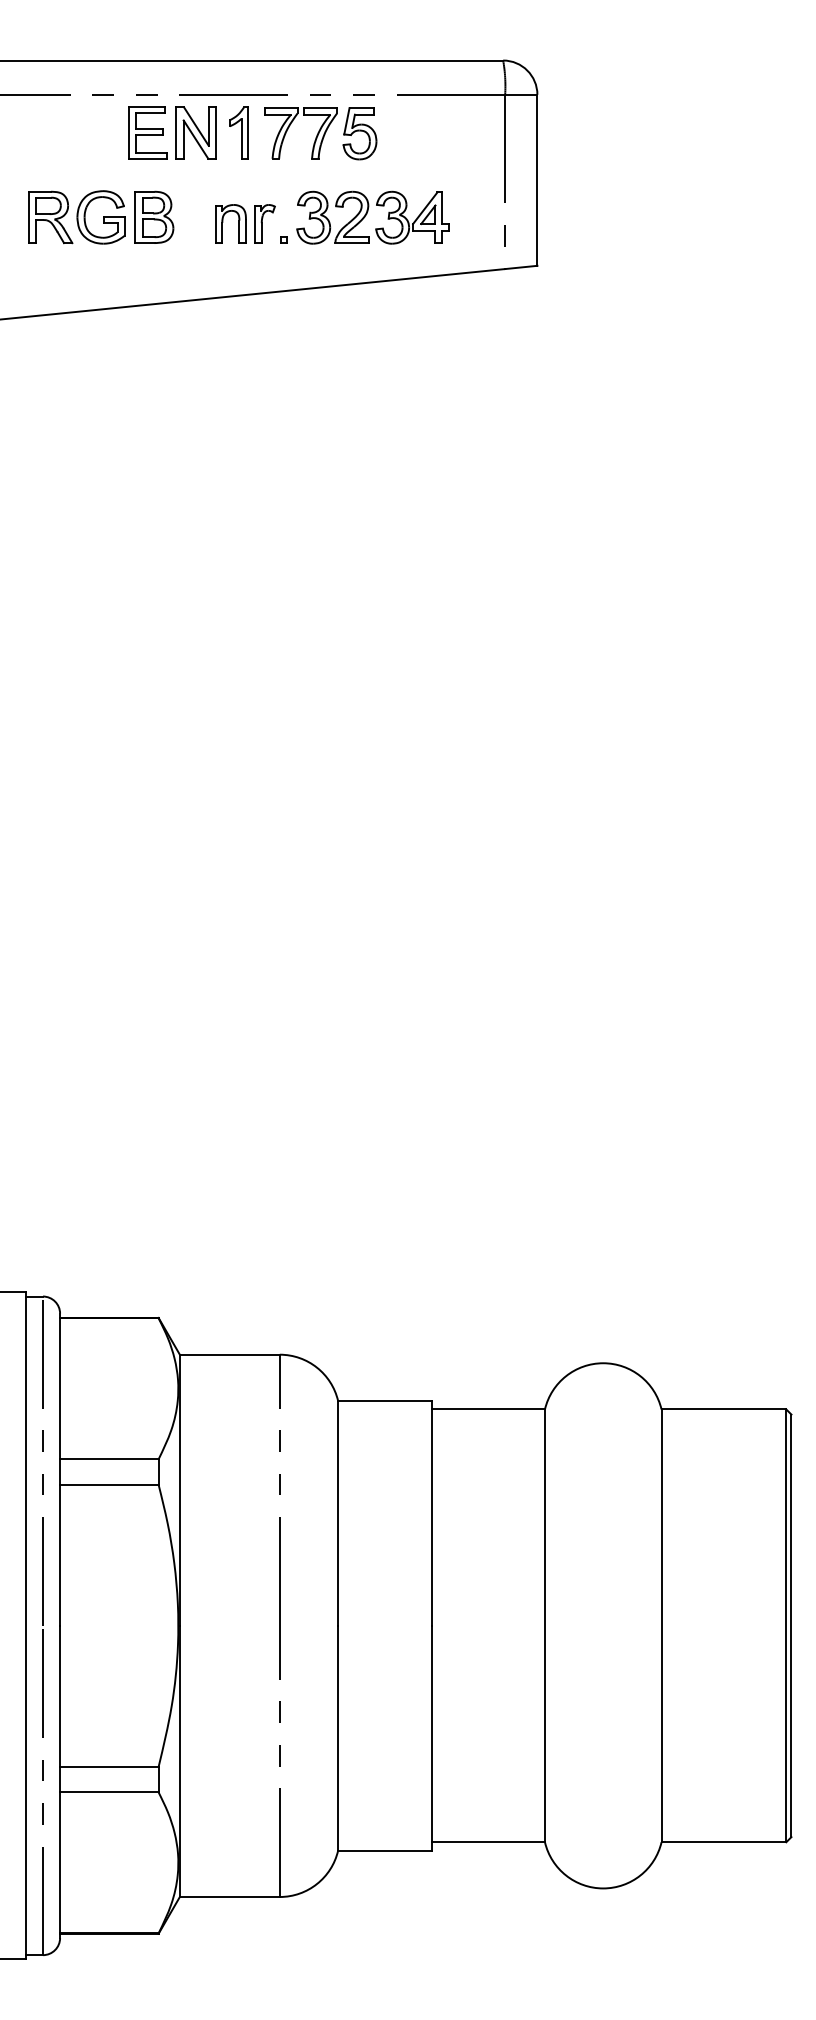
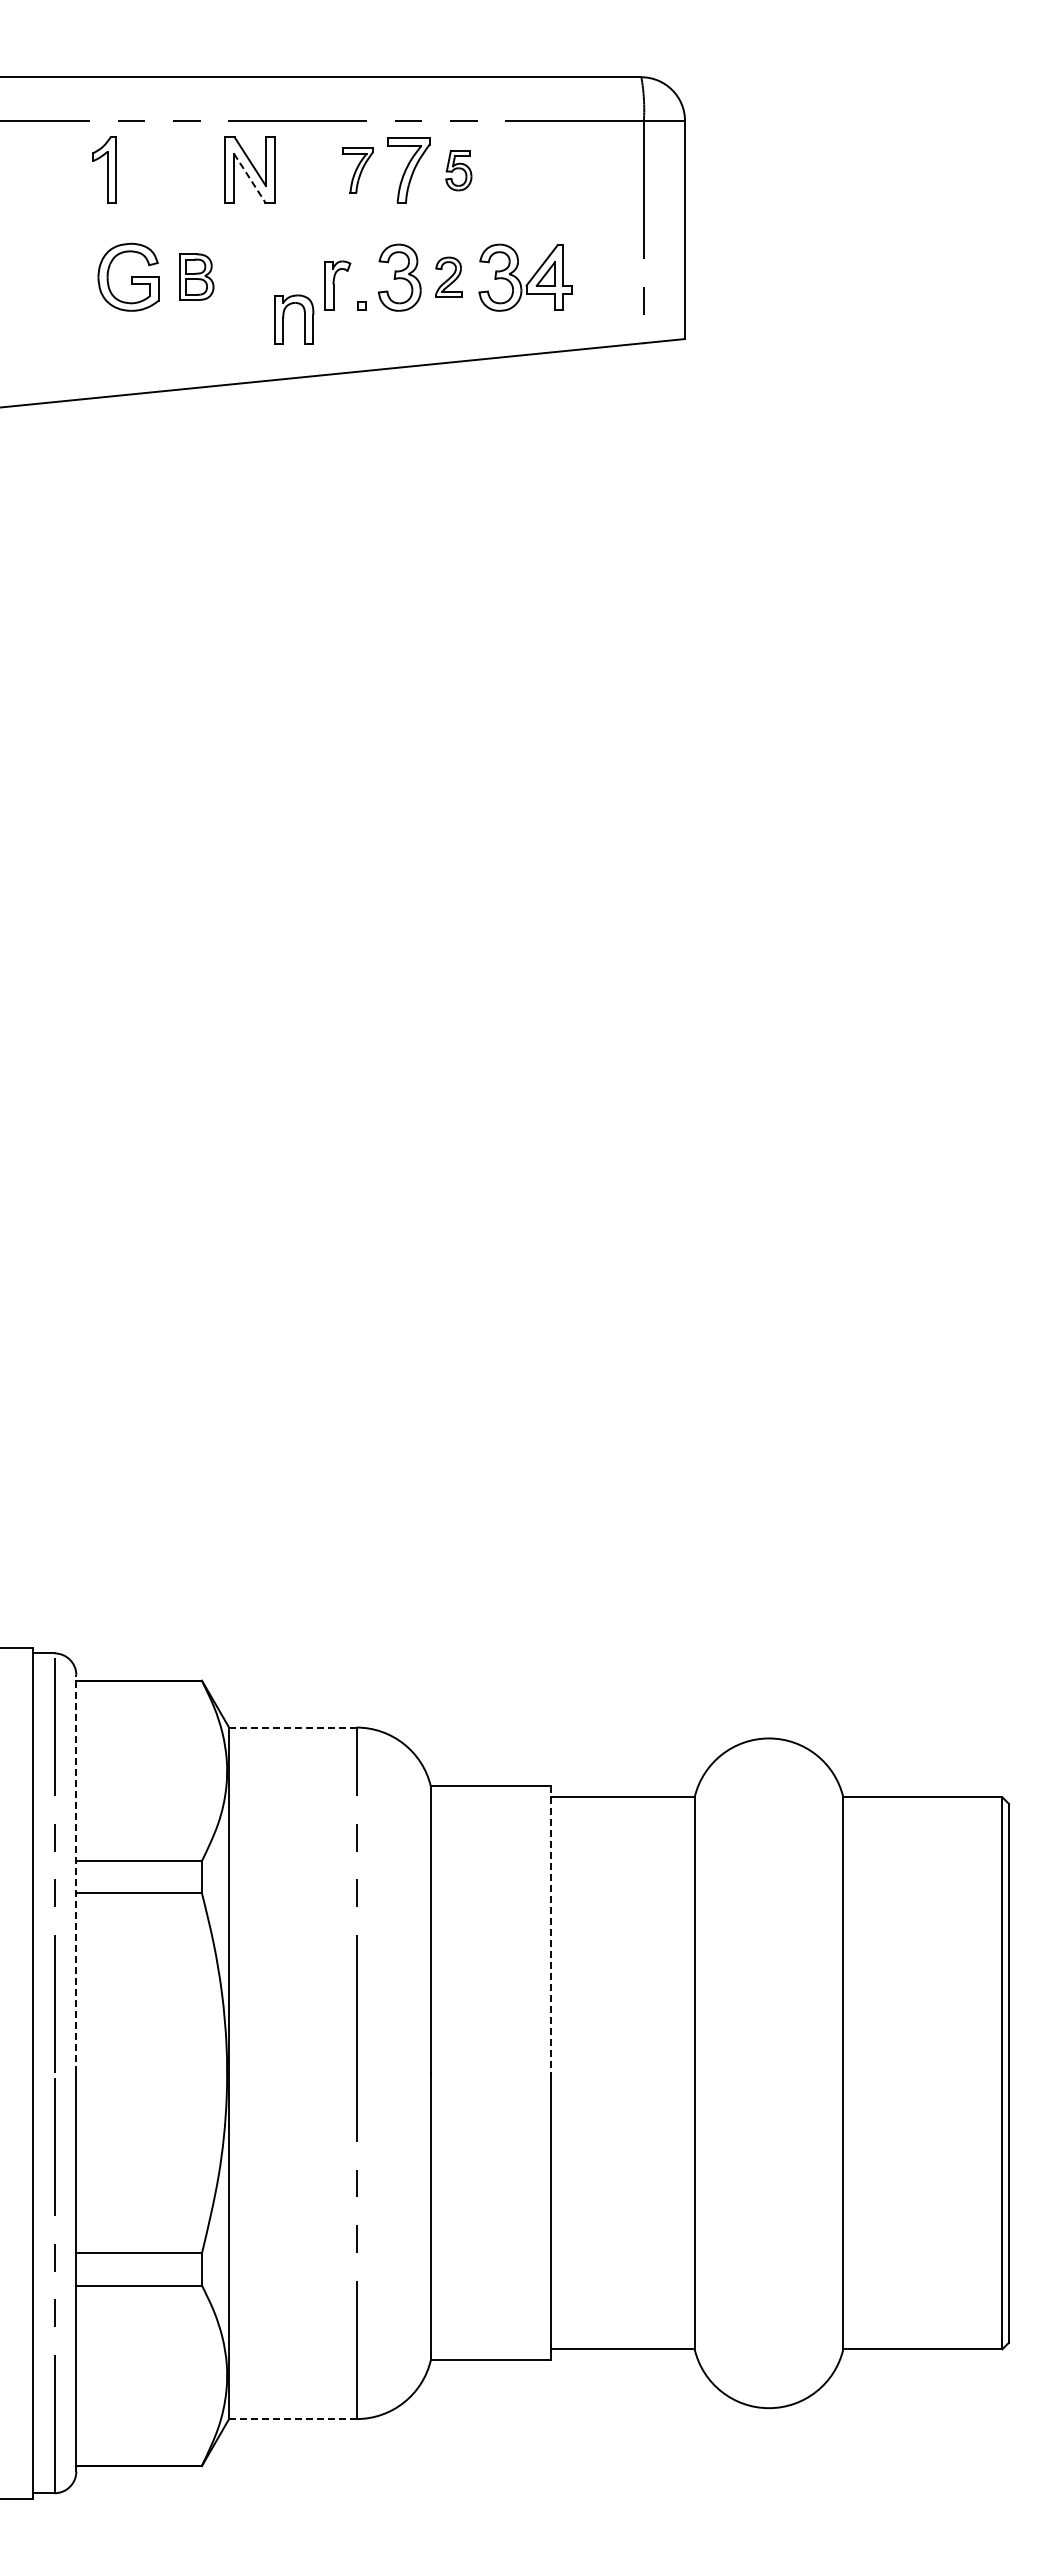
part: (147, 132) -> (187, 169), removed
part: (239, 132) -> (104, 169), moved
part: (280, 133) -> (357, 170), size x0.7
part: (359, 133) -> (458, 170), size x0.6
line: (195, 139) -> (249, 178), solid -> dashed
part: (154, 216) -> (196, 276), size x0.7
part: (351, 216) -> (448, 276), size x0.6
part: (50, 217) -> (63, 277), removed
part: (239, 223) -> (304, 319), moved
line: (229, 1354) -> (292, 1727), solid -> dashed
line: (60, 1469) -> (76, 1873), solid -> dashed
line: (431, 1513) -> (550, 1930), solid -> dashed
line: (229, 1897) -> (292, 2419), solid -> dashed

